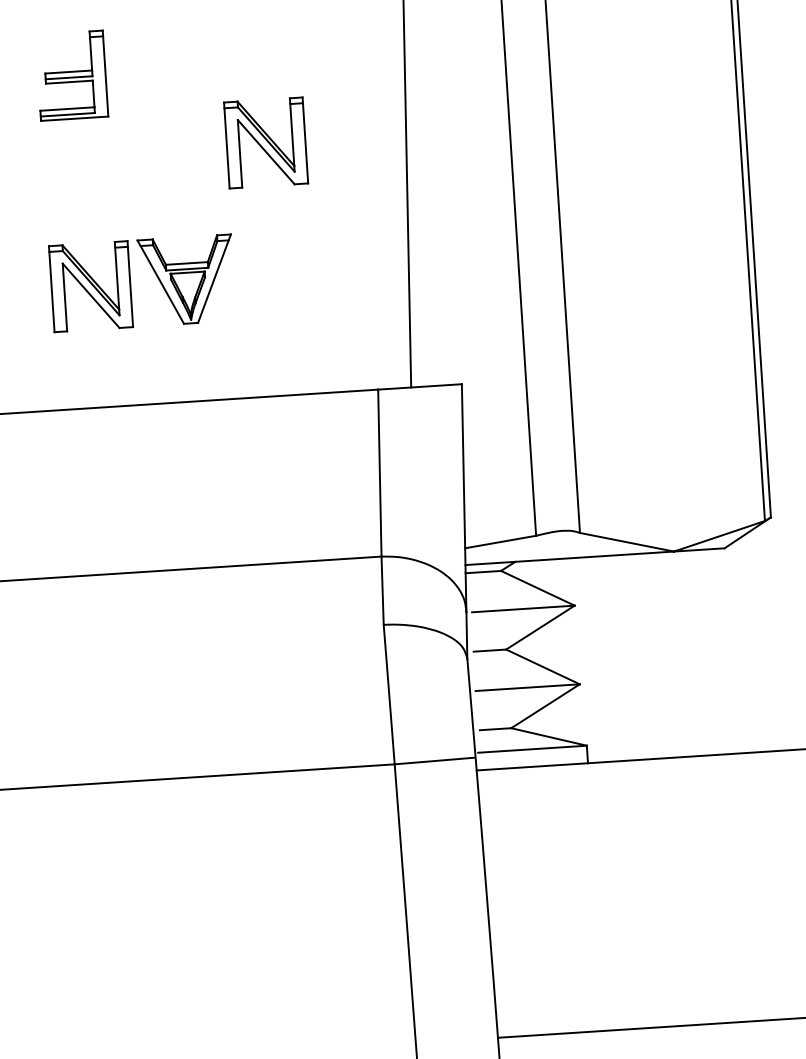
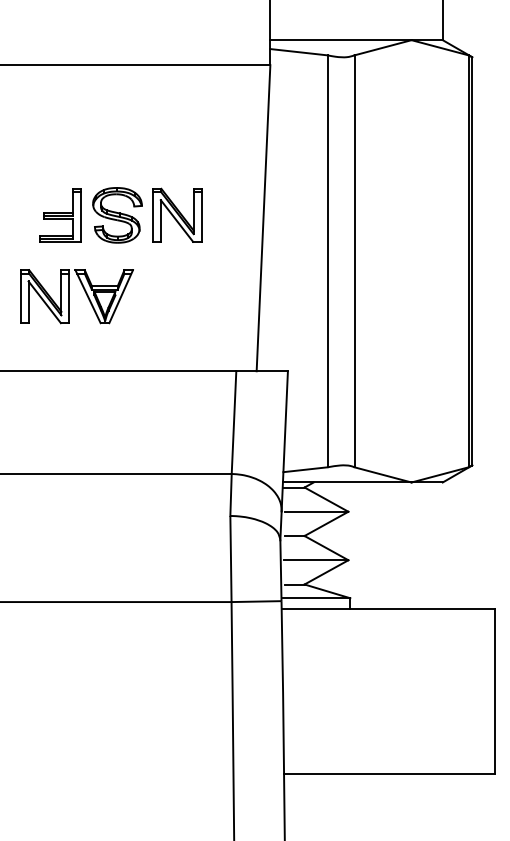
part: (71, 76) -> (60, 215), moved
part: (169, 149) -> (117, 215), added
part: (130, 283) -> (69, 296), moved

